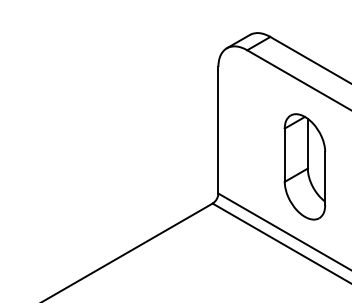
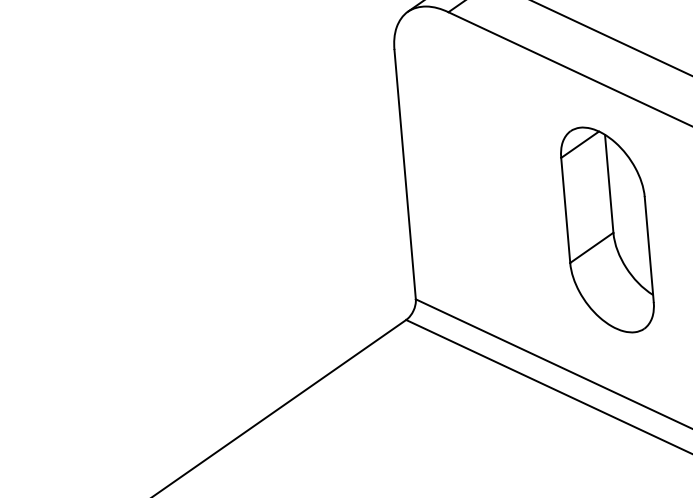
part: (304, 166) -> (606, 229), moved

